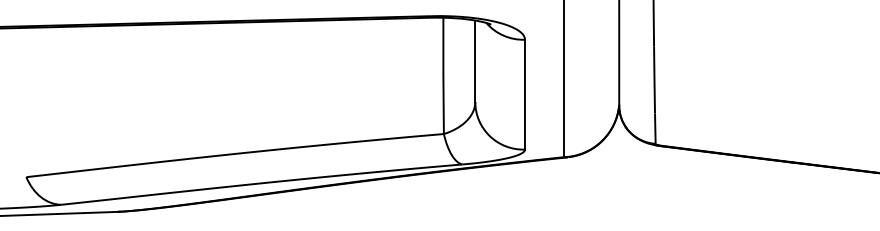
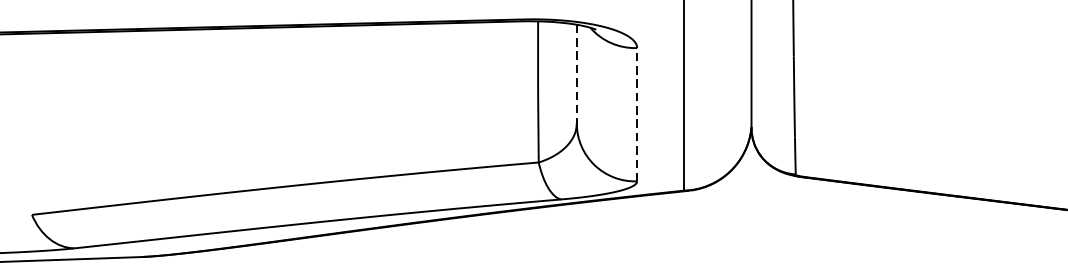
line: (475, 61) -> (577, 74), solid -> dashed
line: (525, 94) -> (637, 114), solid -> dashed

